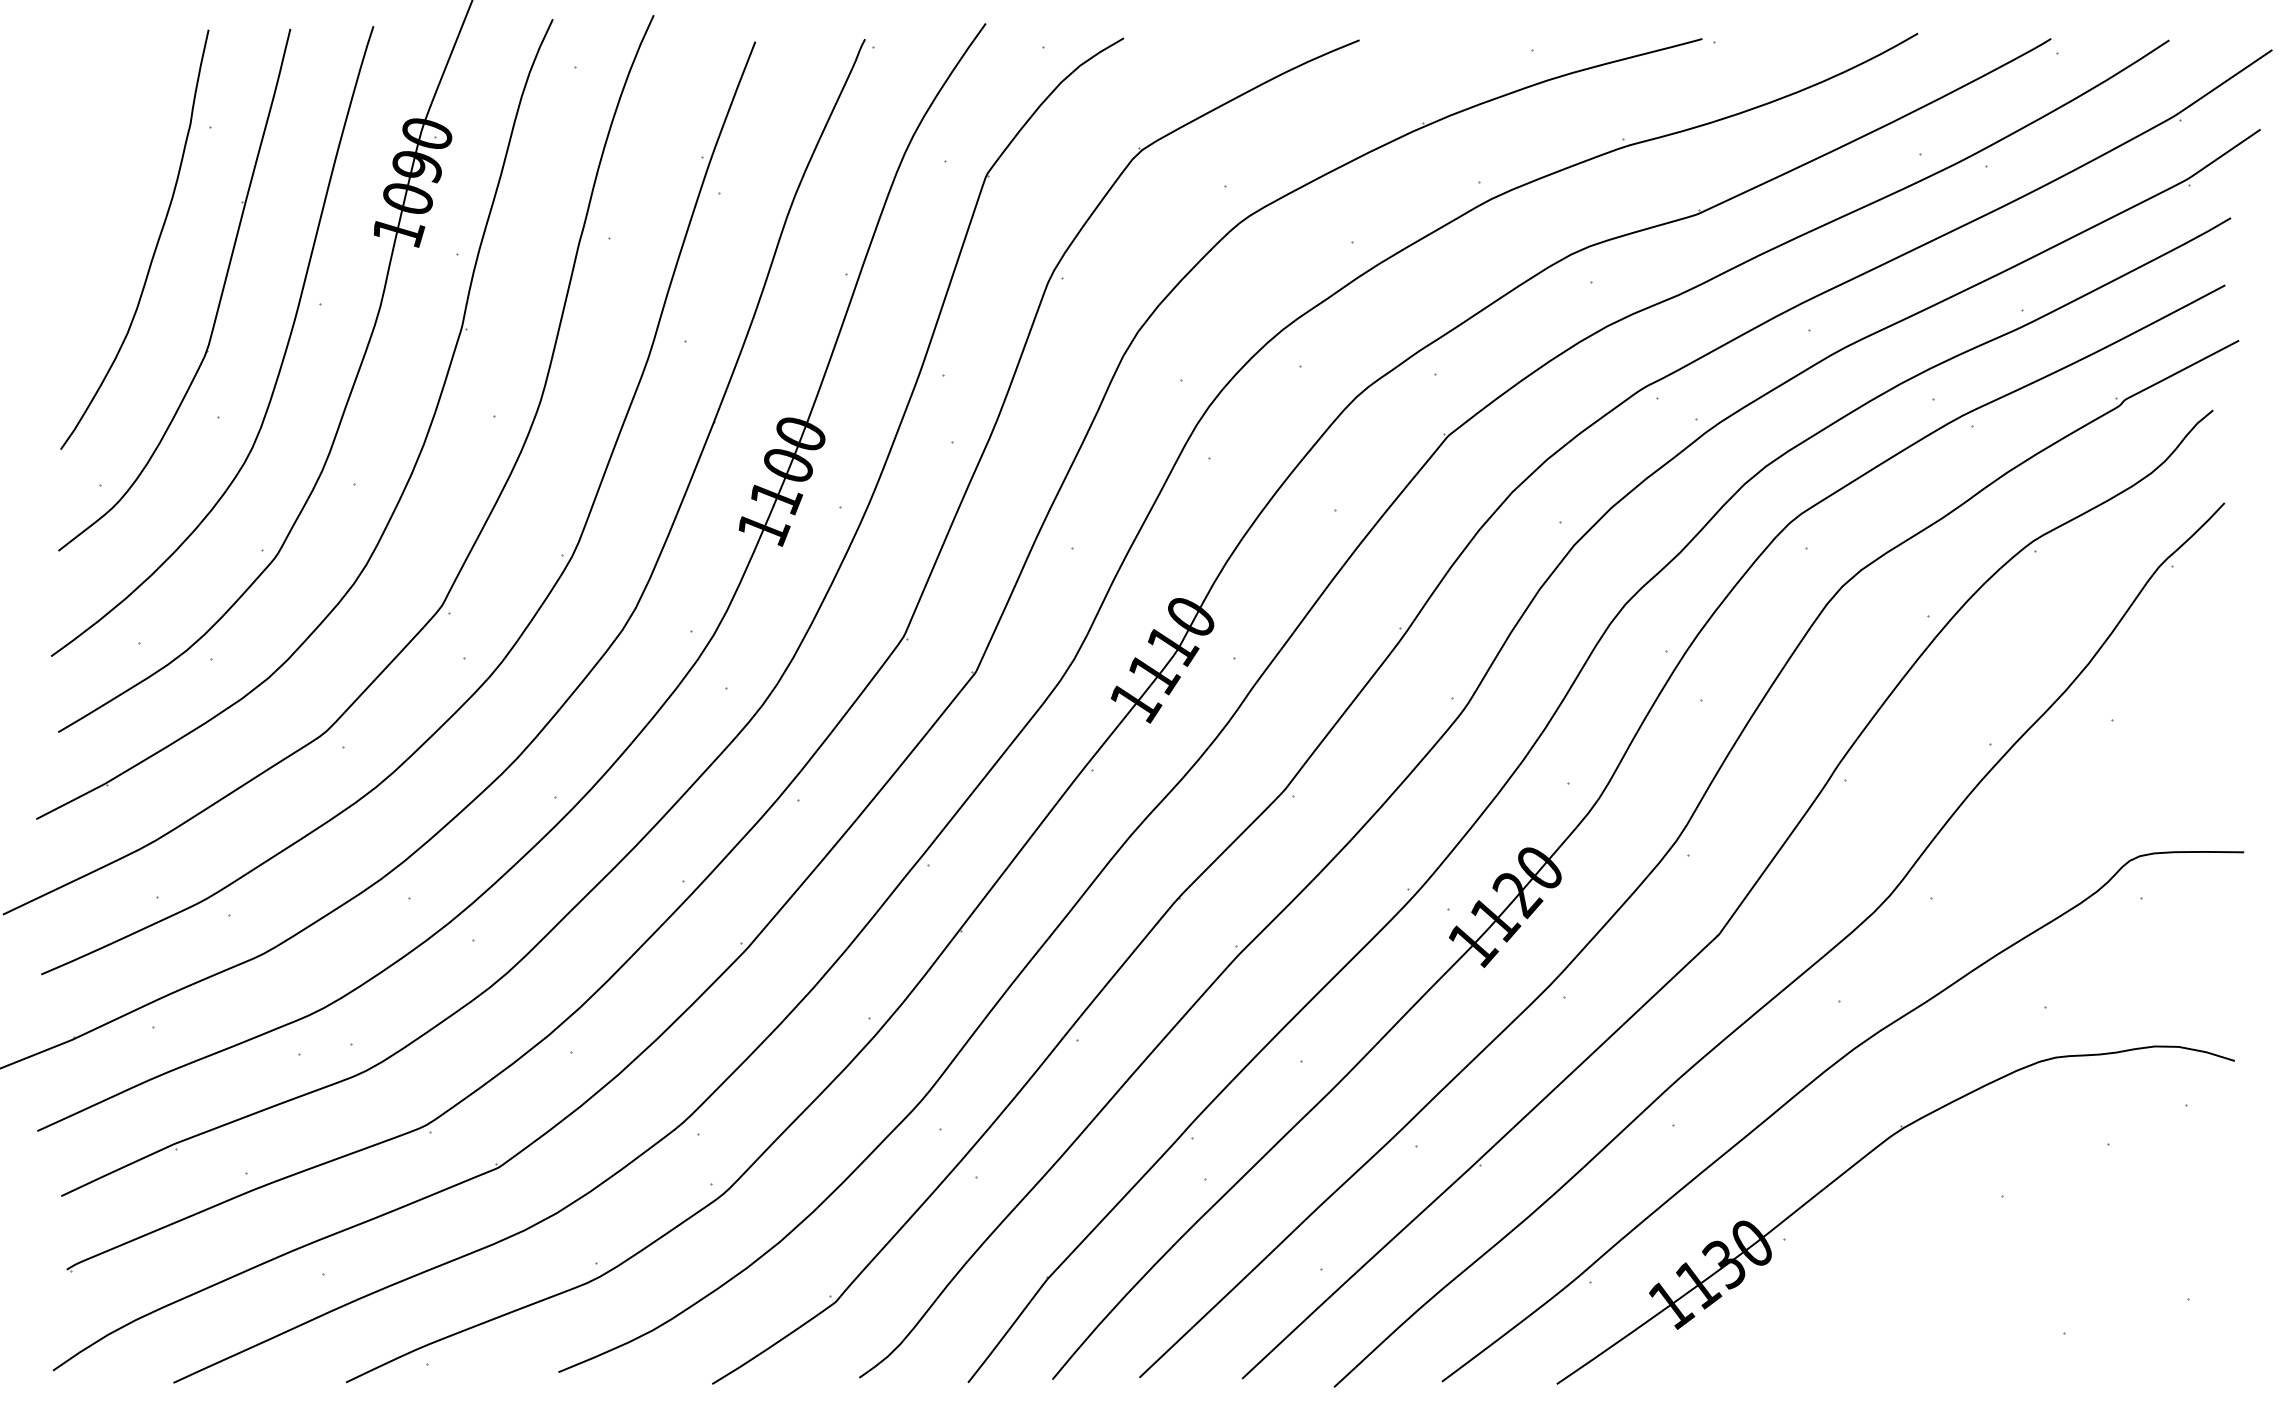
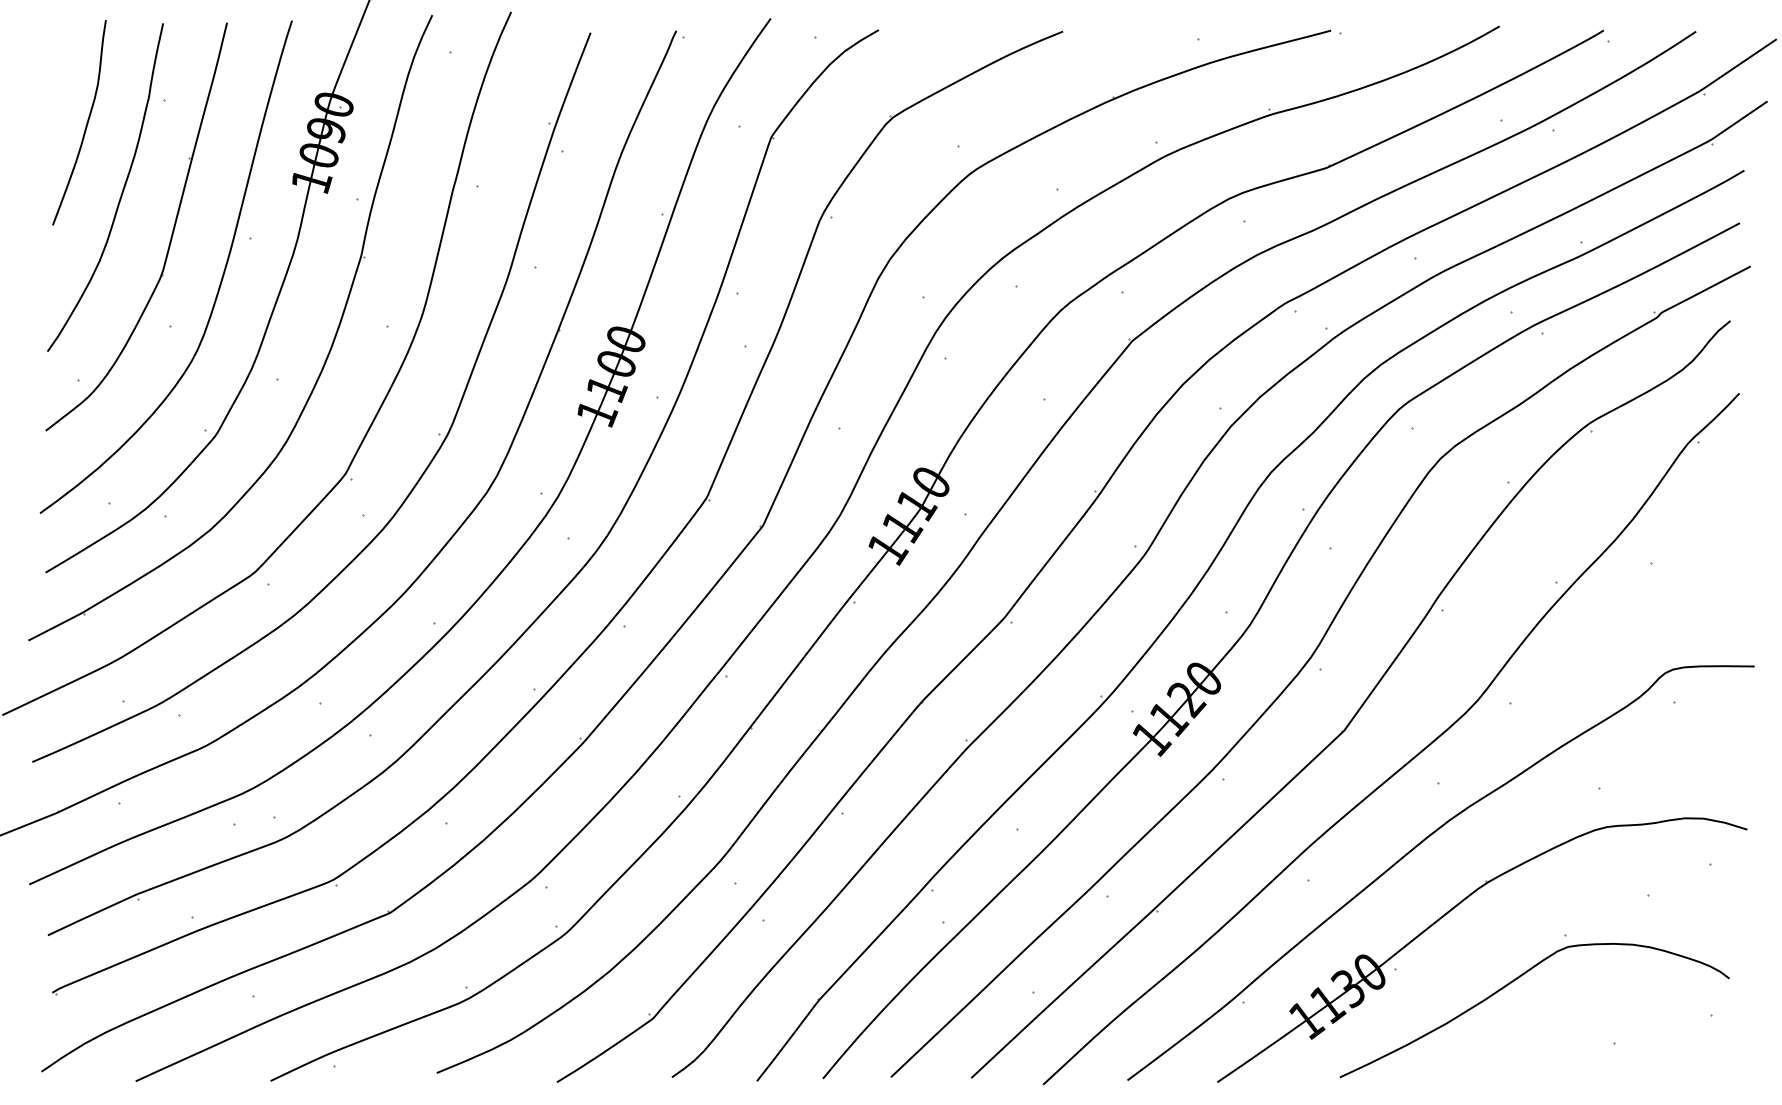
curve: (109, 160) -> (85, 125), added
curve: (1936, 1255) -> (1514, 981), added

